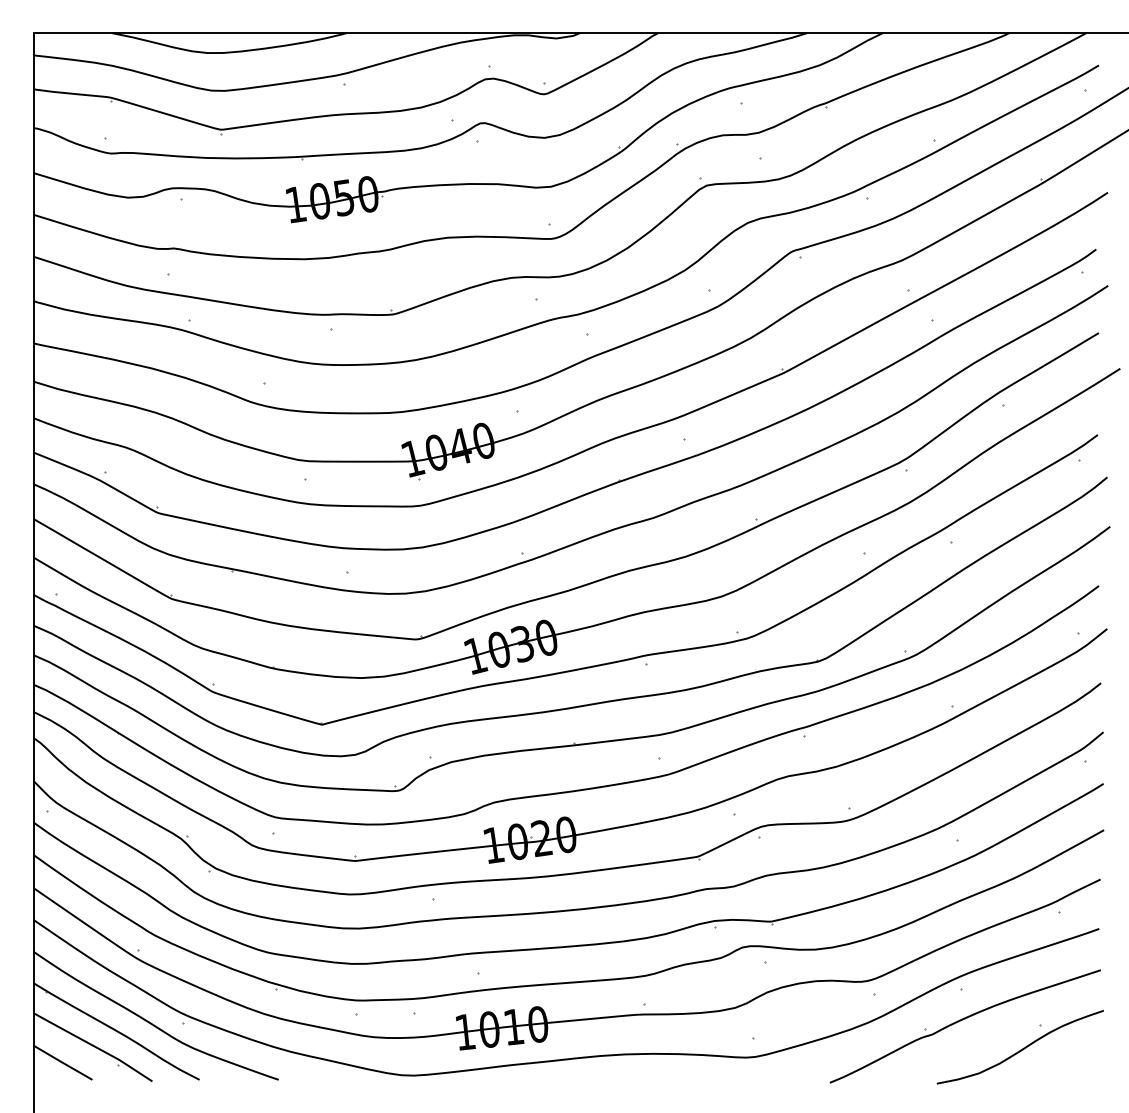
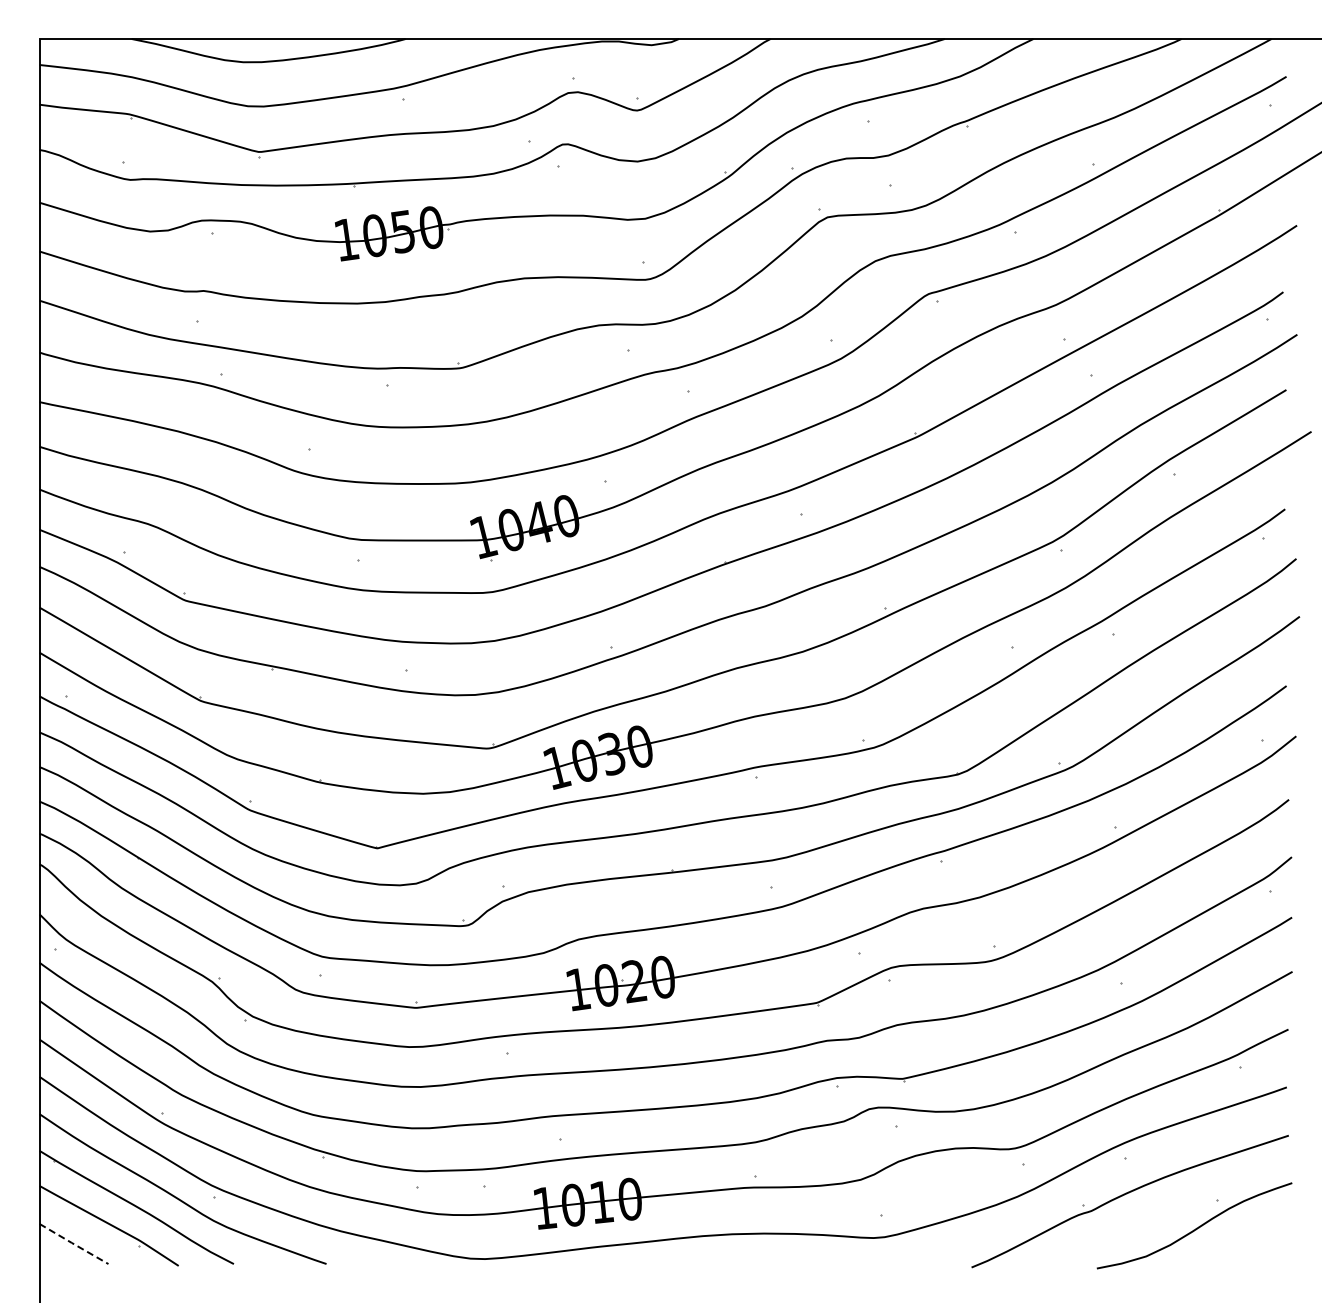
line: (62, 1062) -> (73, 1243), solid -> dashed

